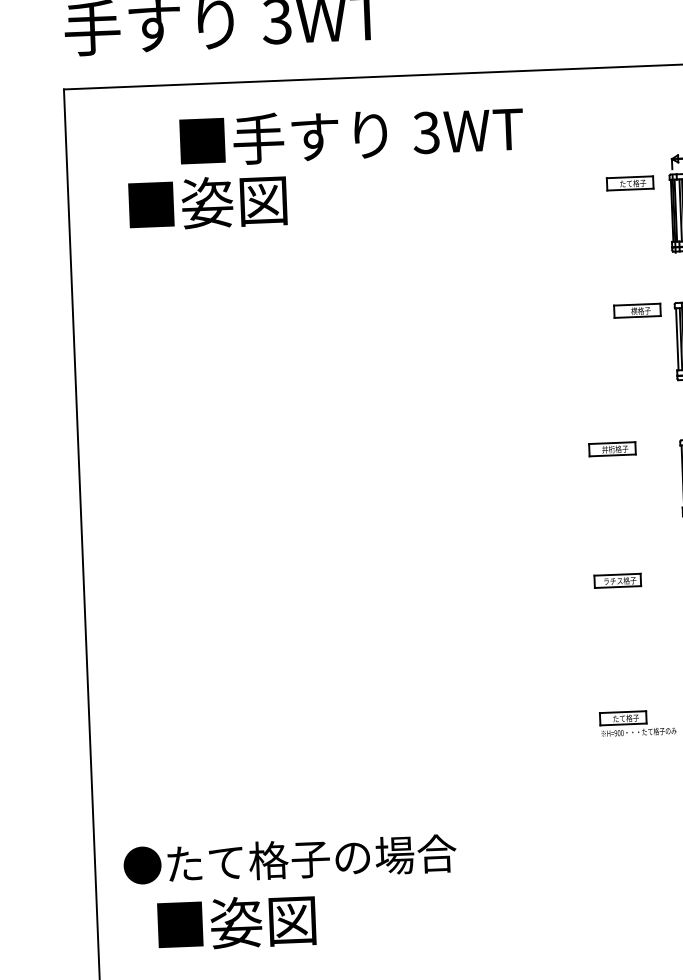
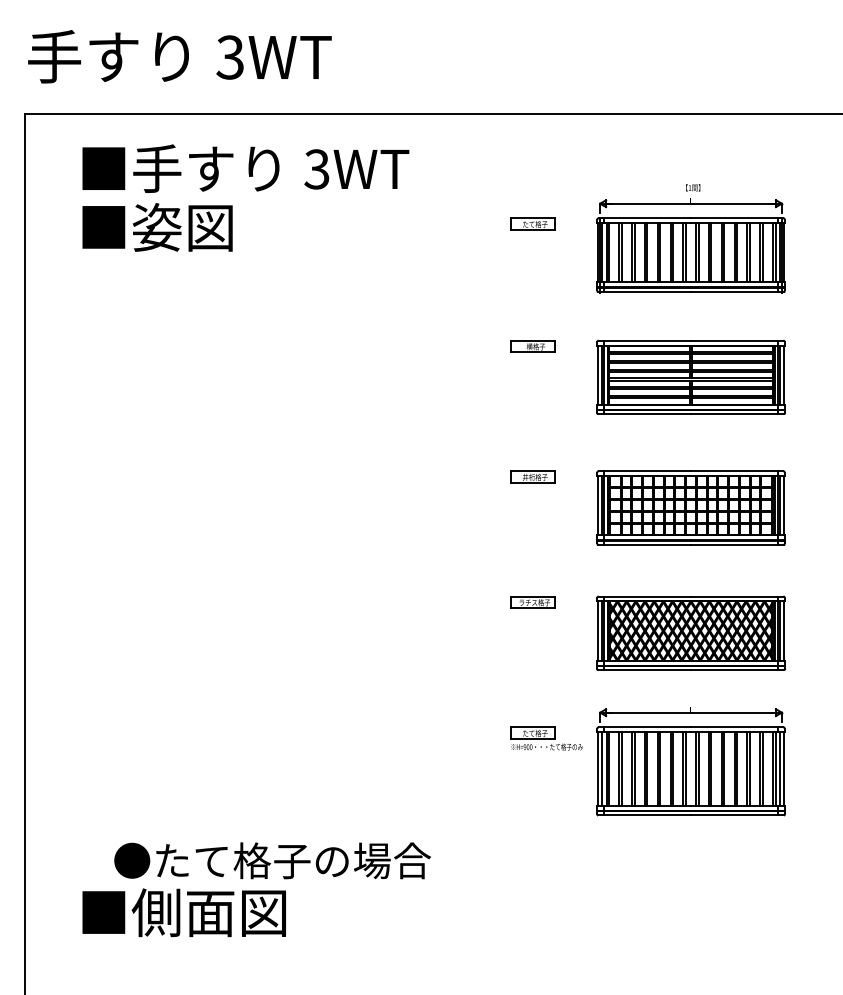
text: (351, 134) -> (245, 168), moved
part: (630, 182) -> (532, 223), moved
part: (637, 310) -> (532, 346), moved
text: (289, 859) -> (272, 860), moved
text: (290, 920) -> (208, 912), ■姿図 -> ■側面図

